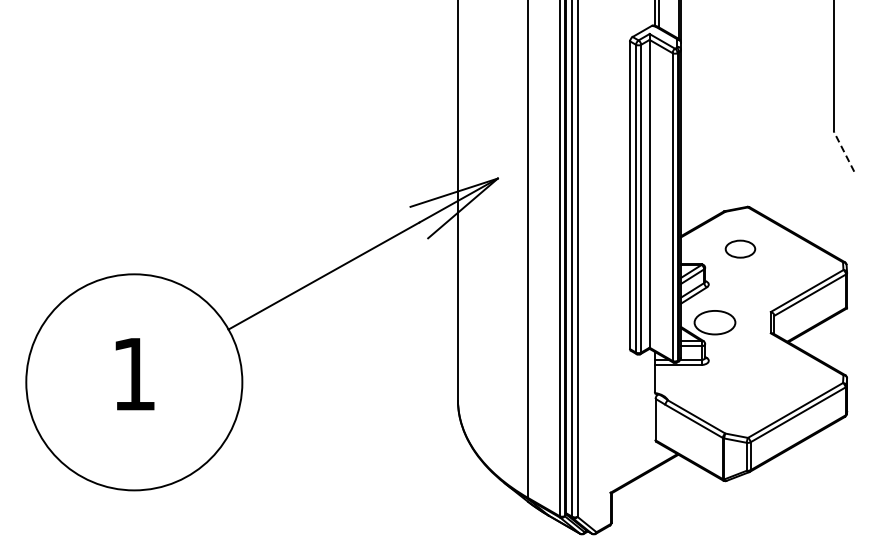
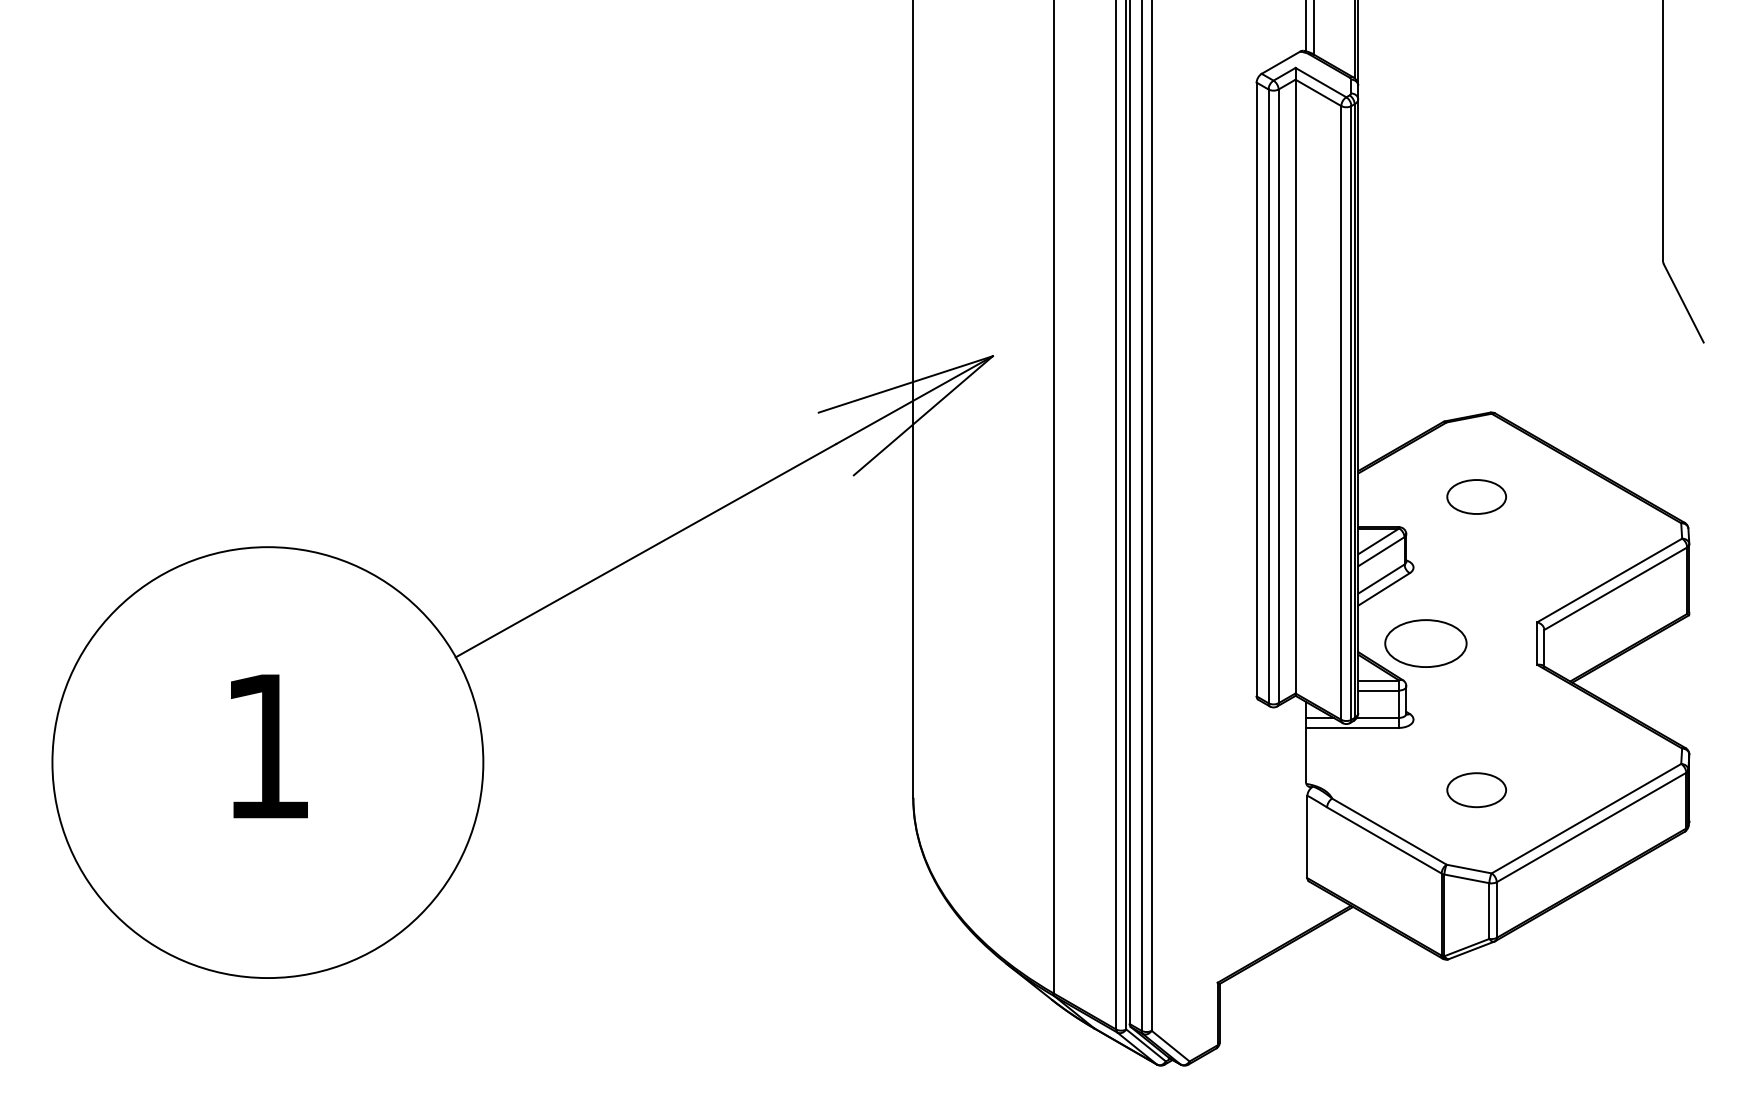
line: (844, 152) -> (1684, 304), dashed -> solid
part: (740, 395) -> (1476, 788), added

